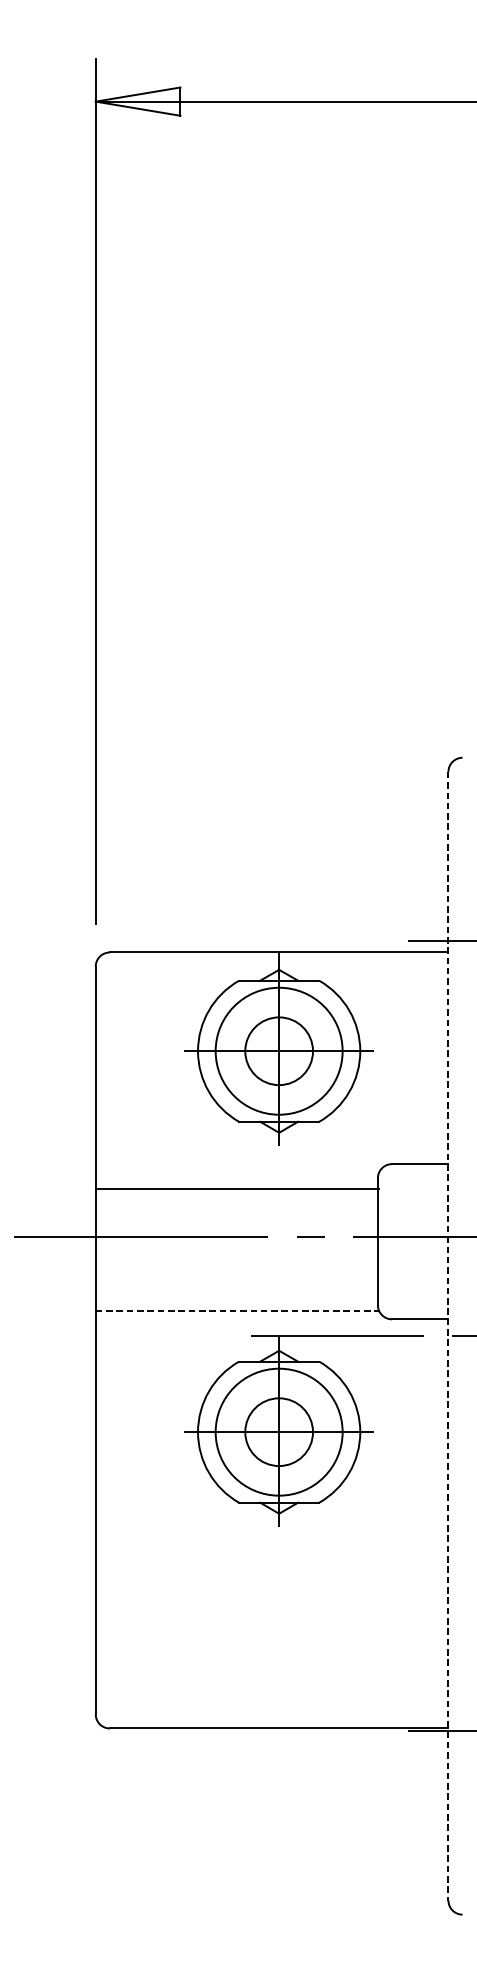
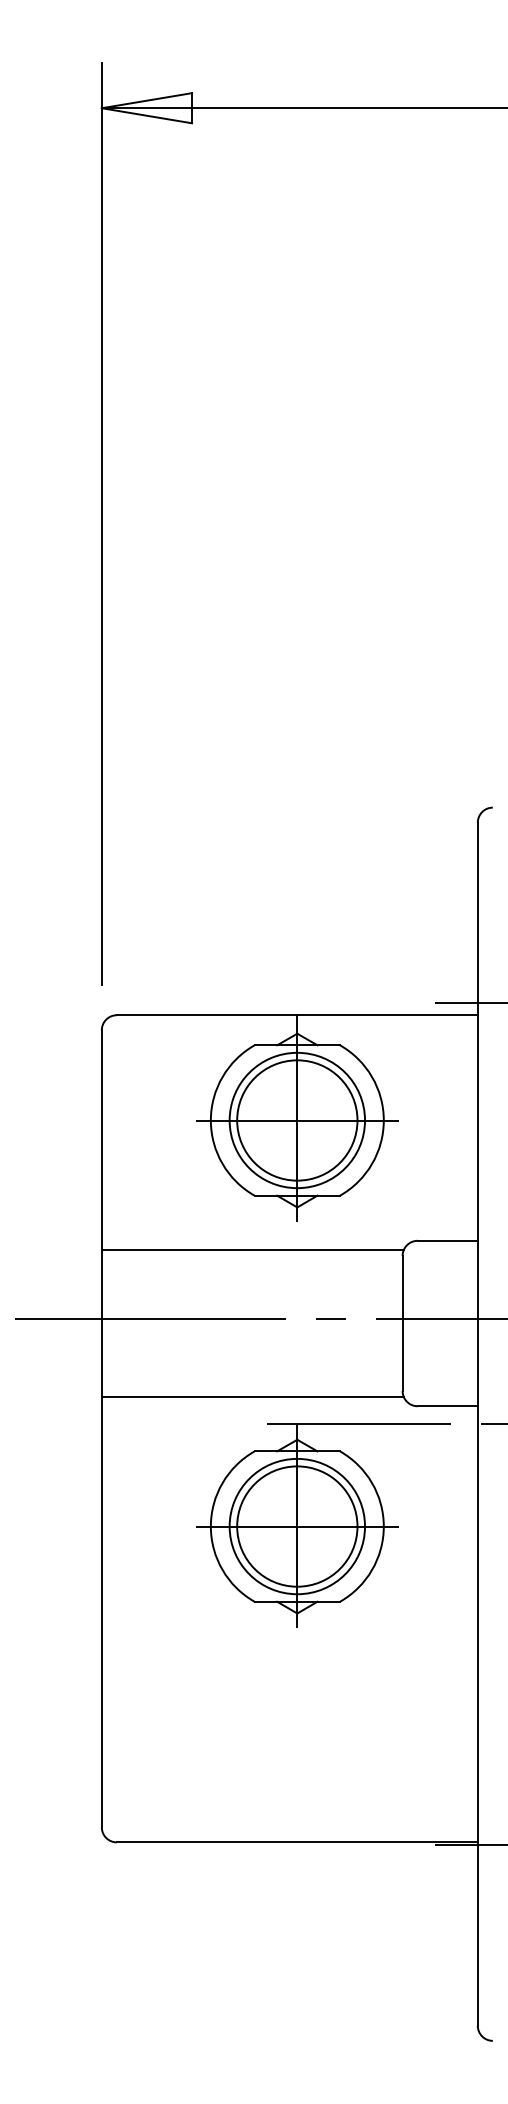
circle: (279, 1051) -> (297, 1120), size x1.67
line: (237, 1189) -> (252, 1249), moved
line: (238, 1311) -> (253, 1397), dashed -> solid
line: (448, 1336) -> (477, 1424), dashed -> solid
circle: (279, 1432) -> (297, 1526), size x1.67

